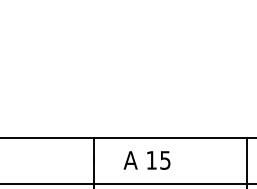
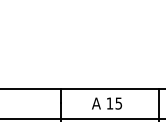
text: (146, 160) -> (106, 103), moved

